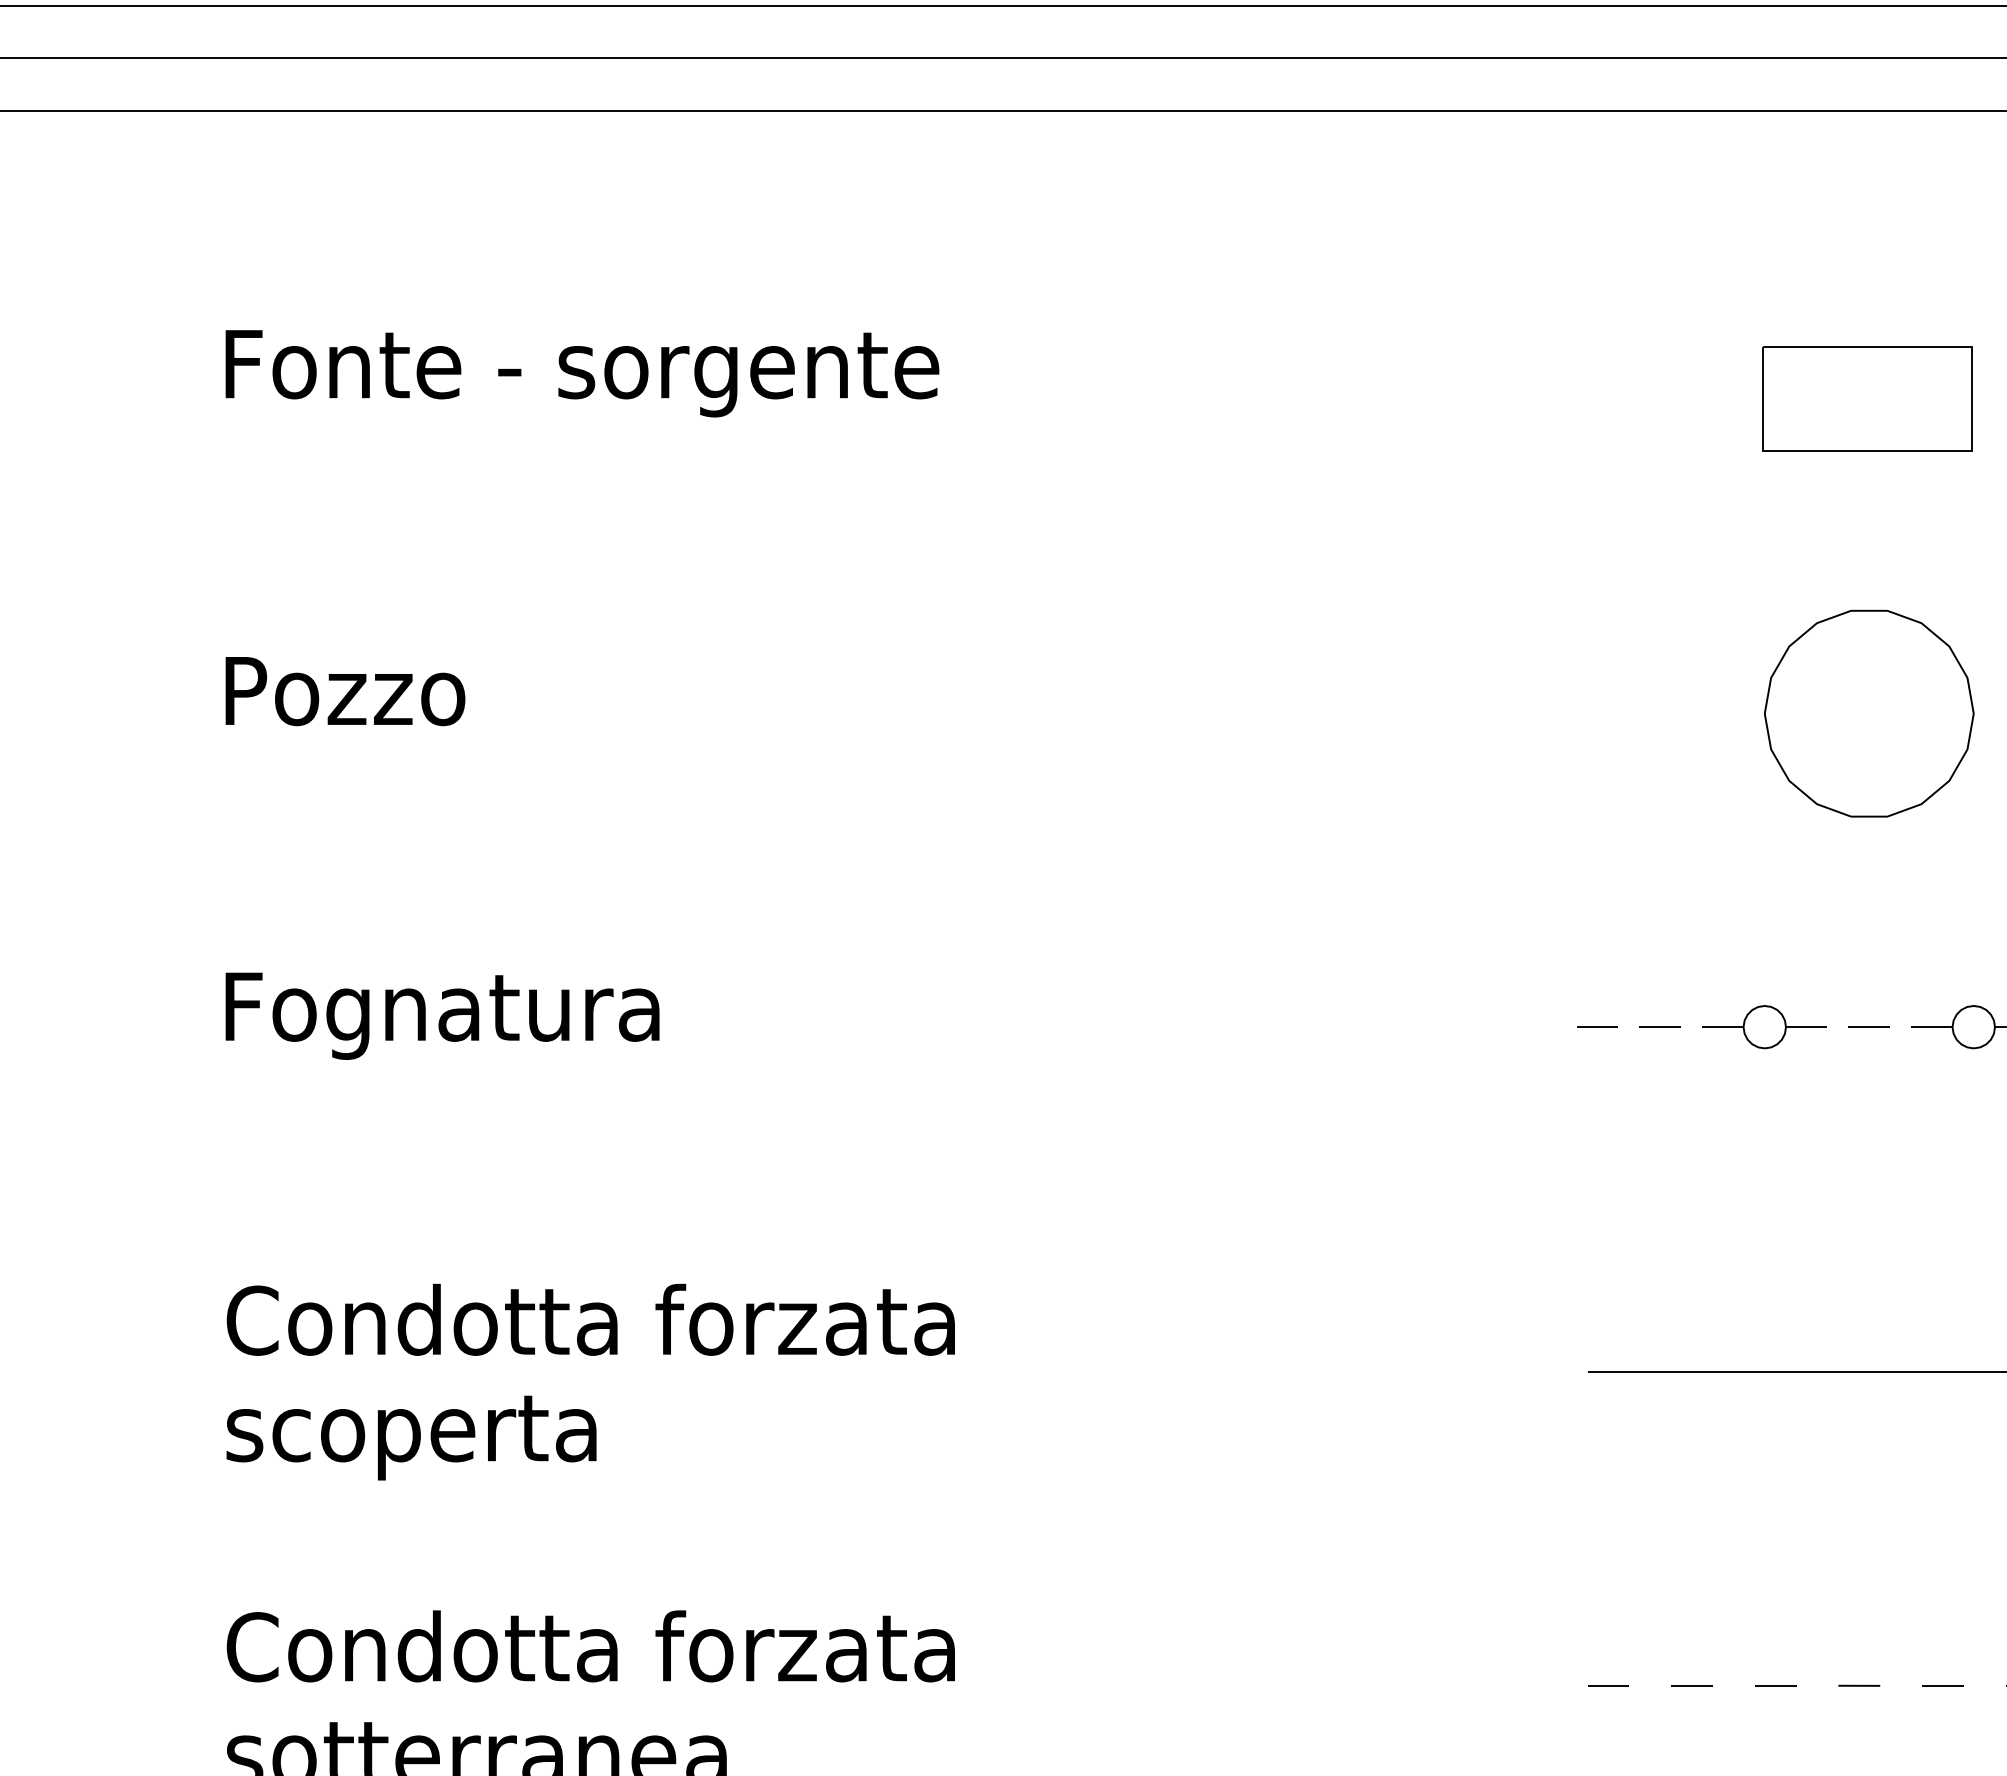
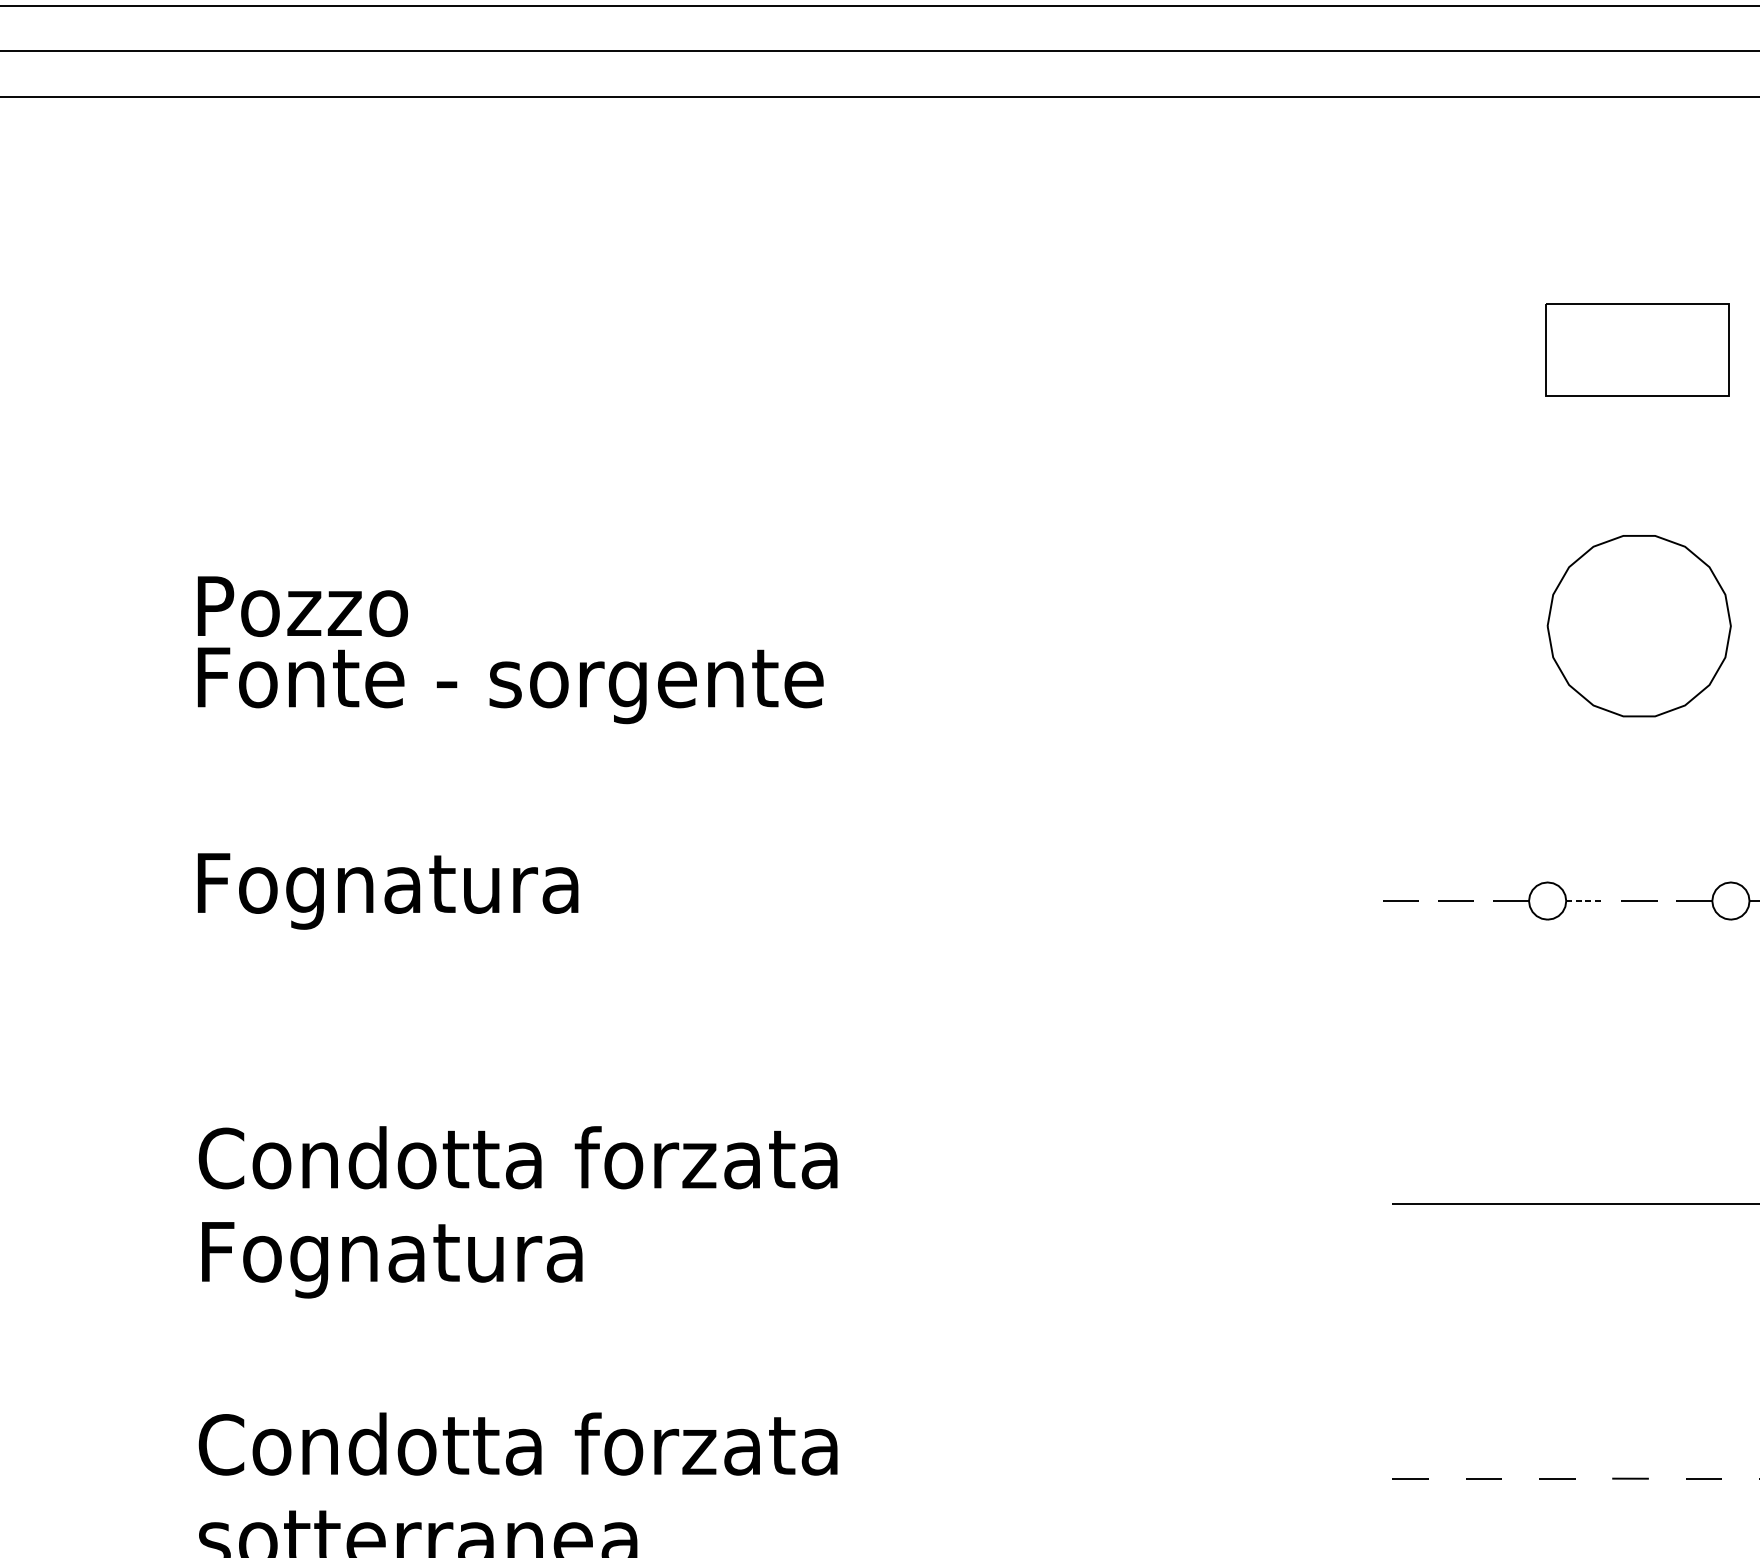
text: (582, 373) -> (510, 685), moved
line: (1806, 1027) -> (1584, 901), solid -> dashed
text: (445, 1436) -> (390, 1260), scoperta -> Fognatura

